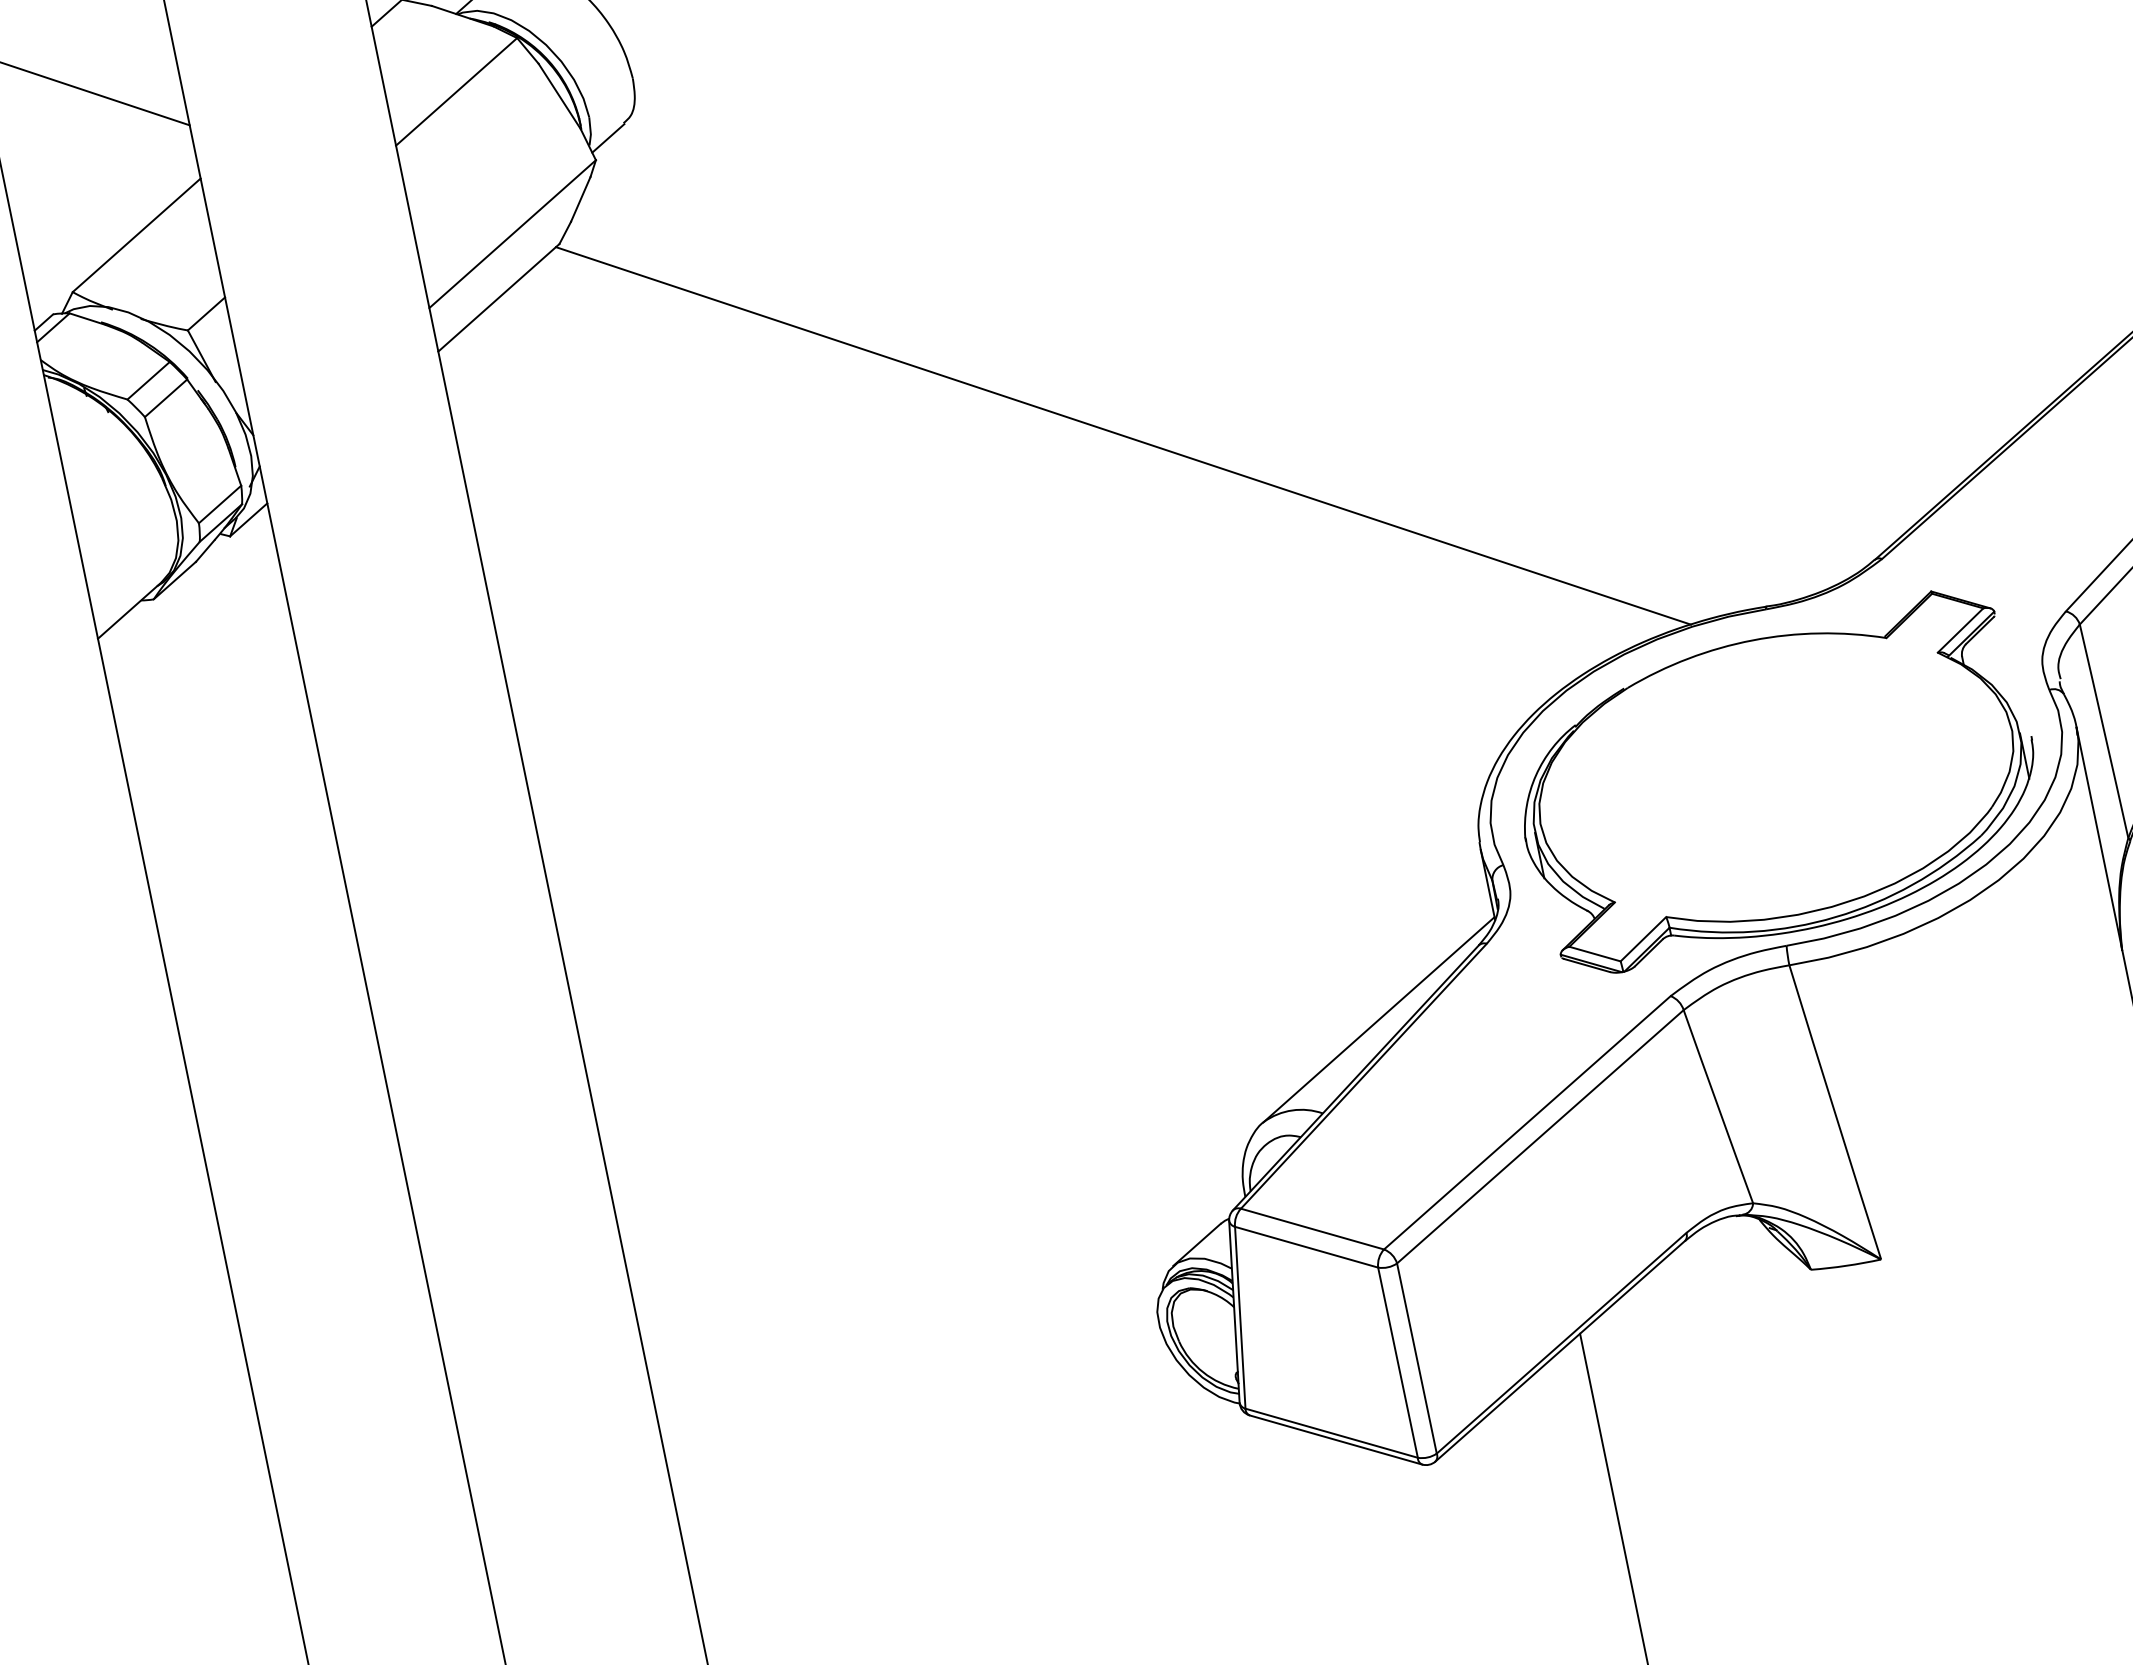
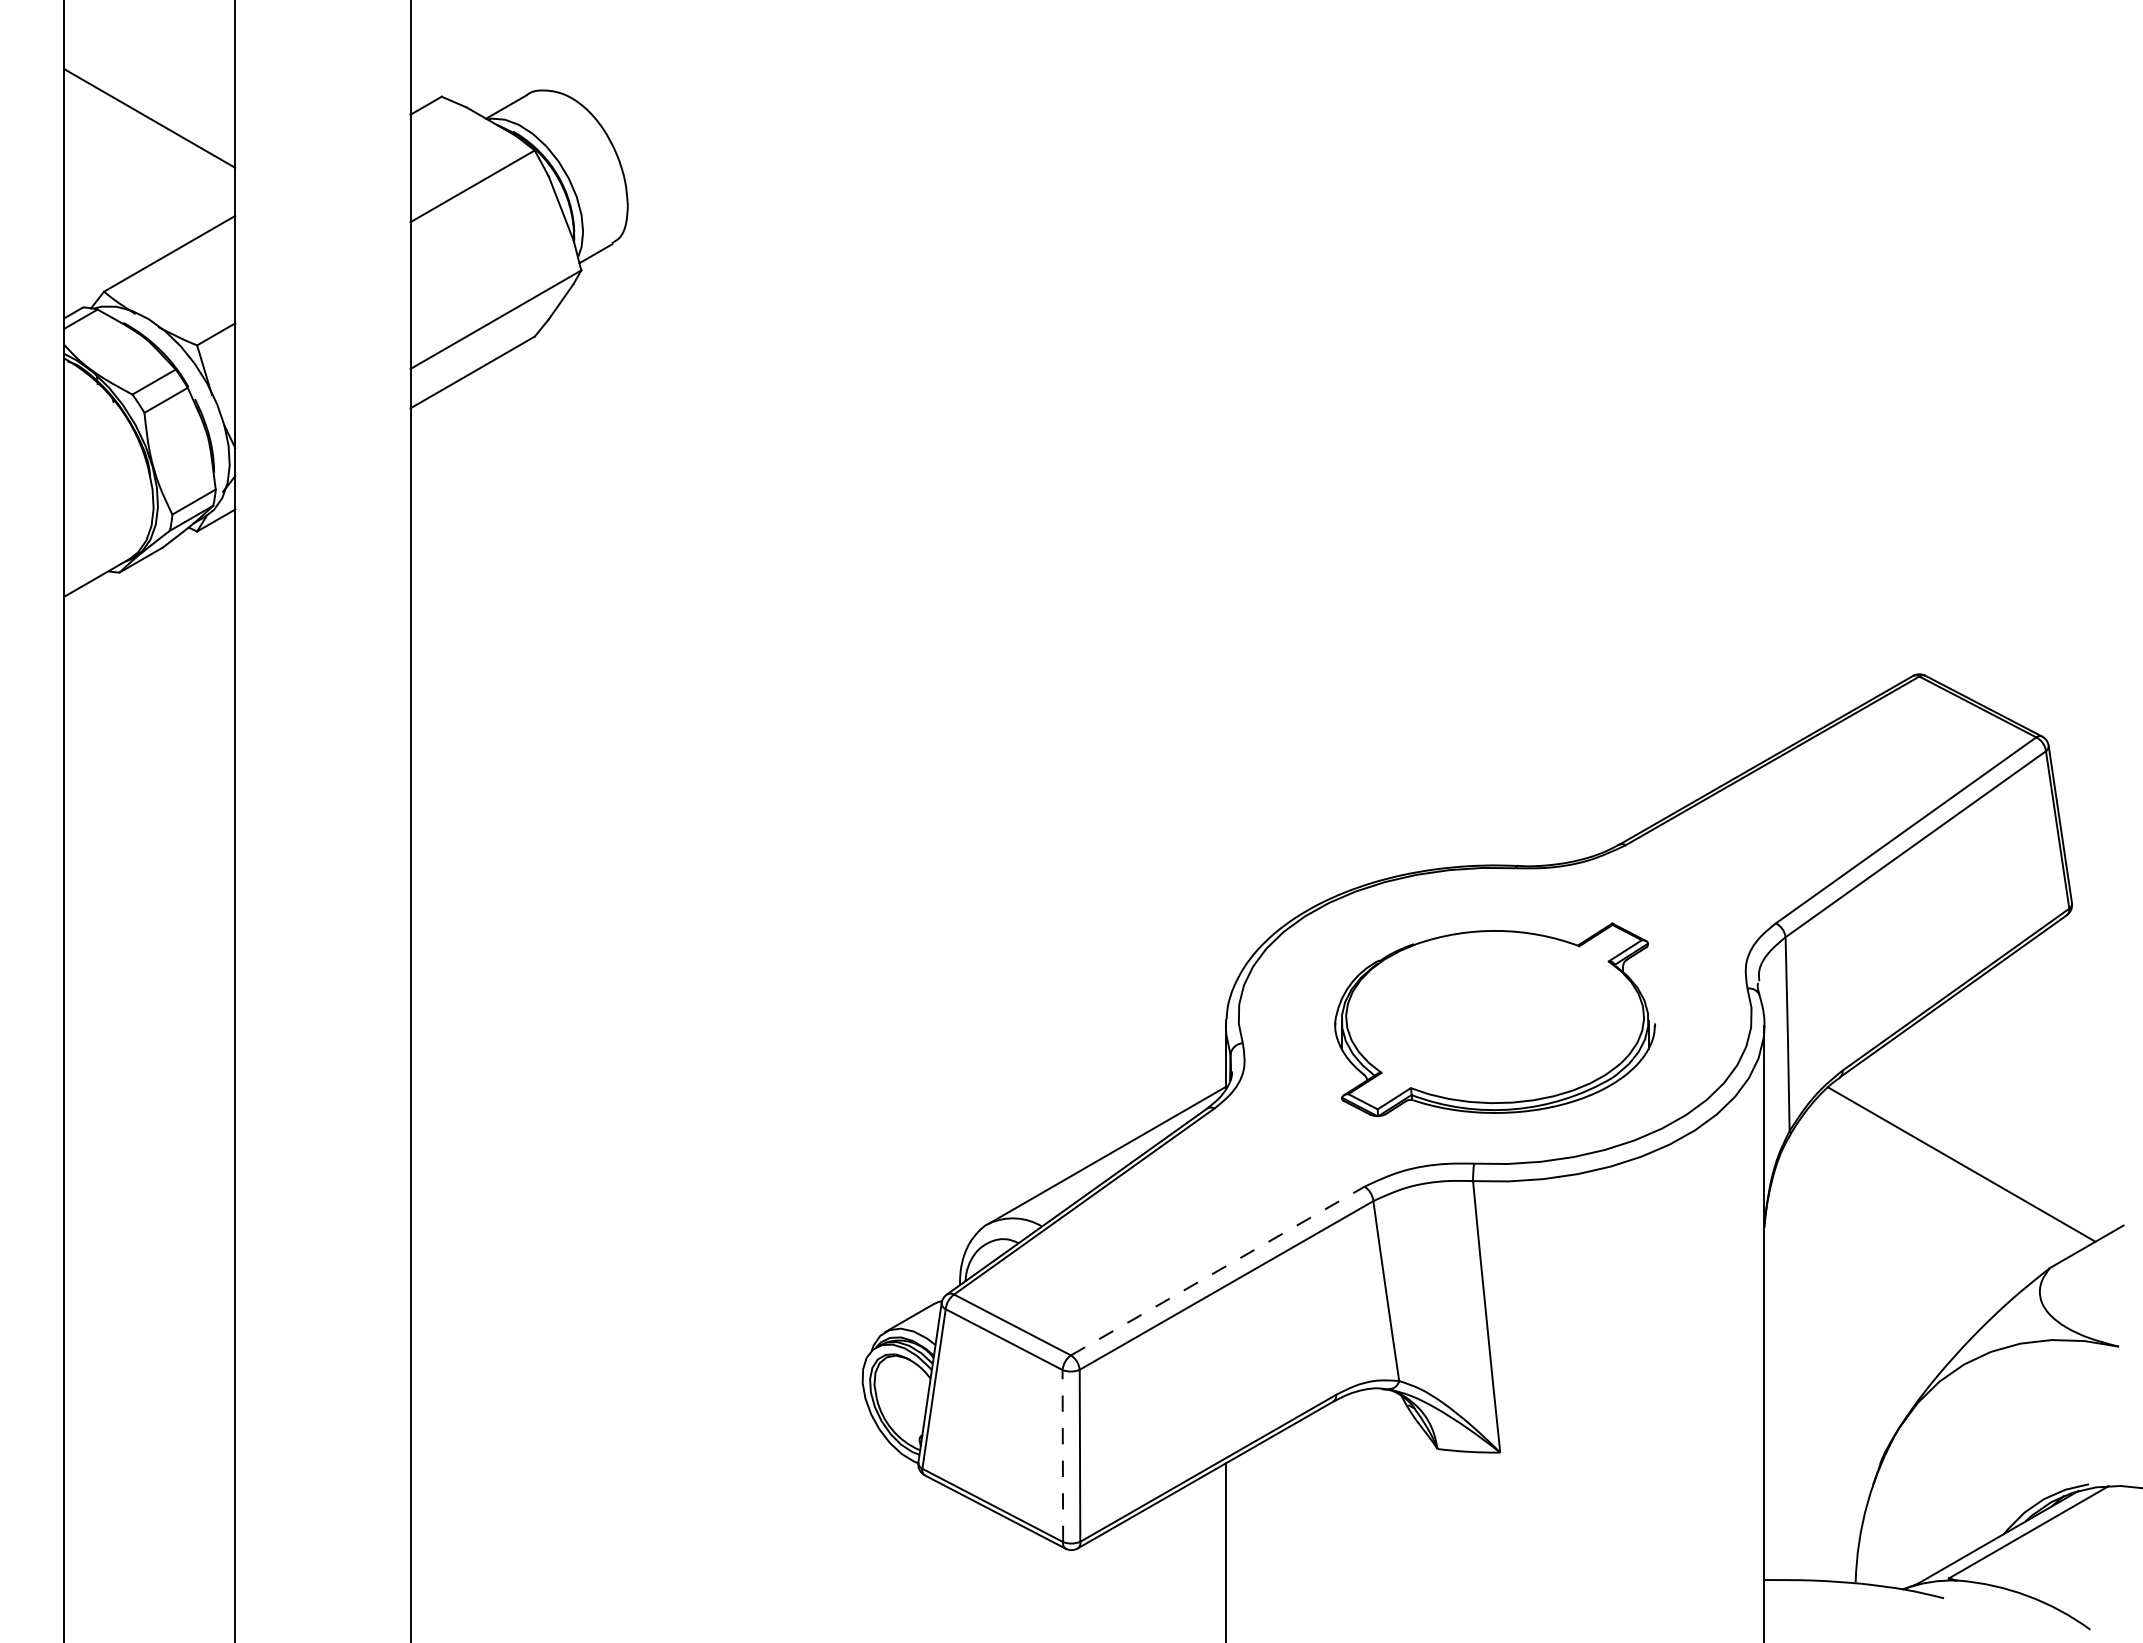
line: (1123, 436) -> (989, 603), removed
part: (1776, 781) -> (1494, 1019), size x0.7
line: (1528, 1122) -> (1218, 1270), solid -> dashed
line: (1397, 1362) -> (1062, 1455), solid -> dashed

